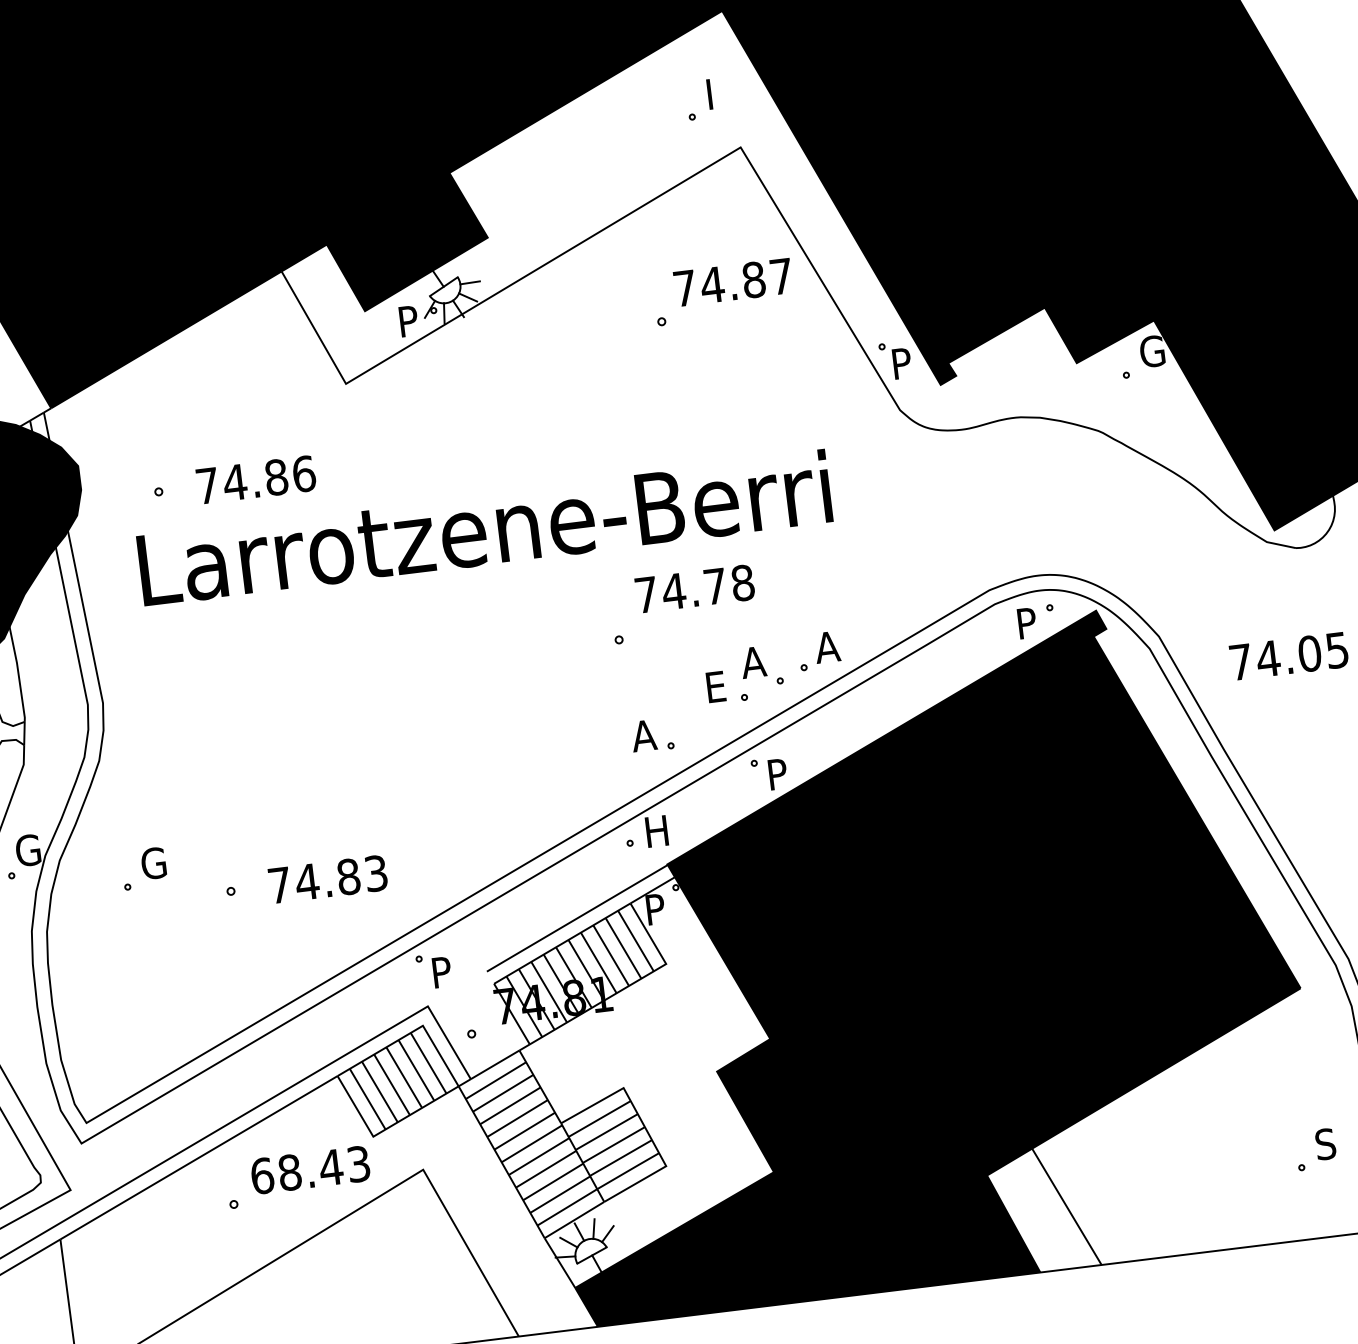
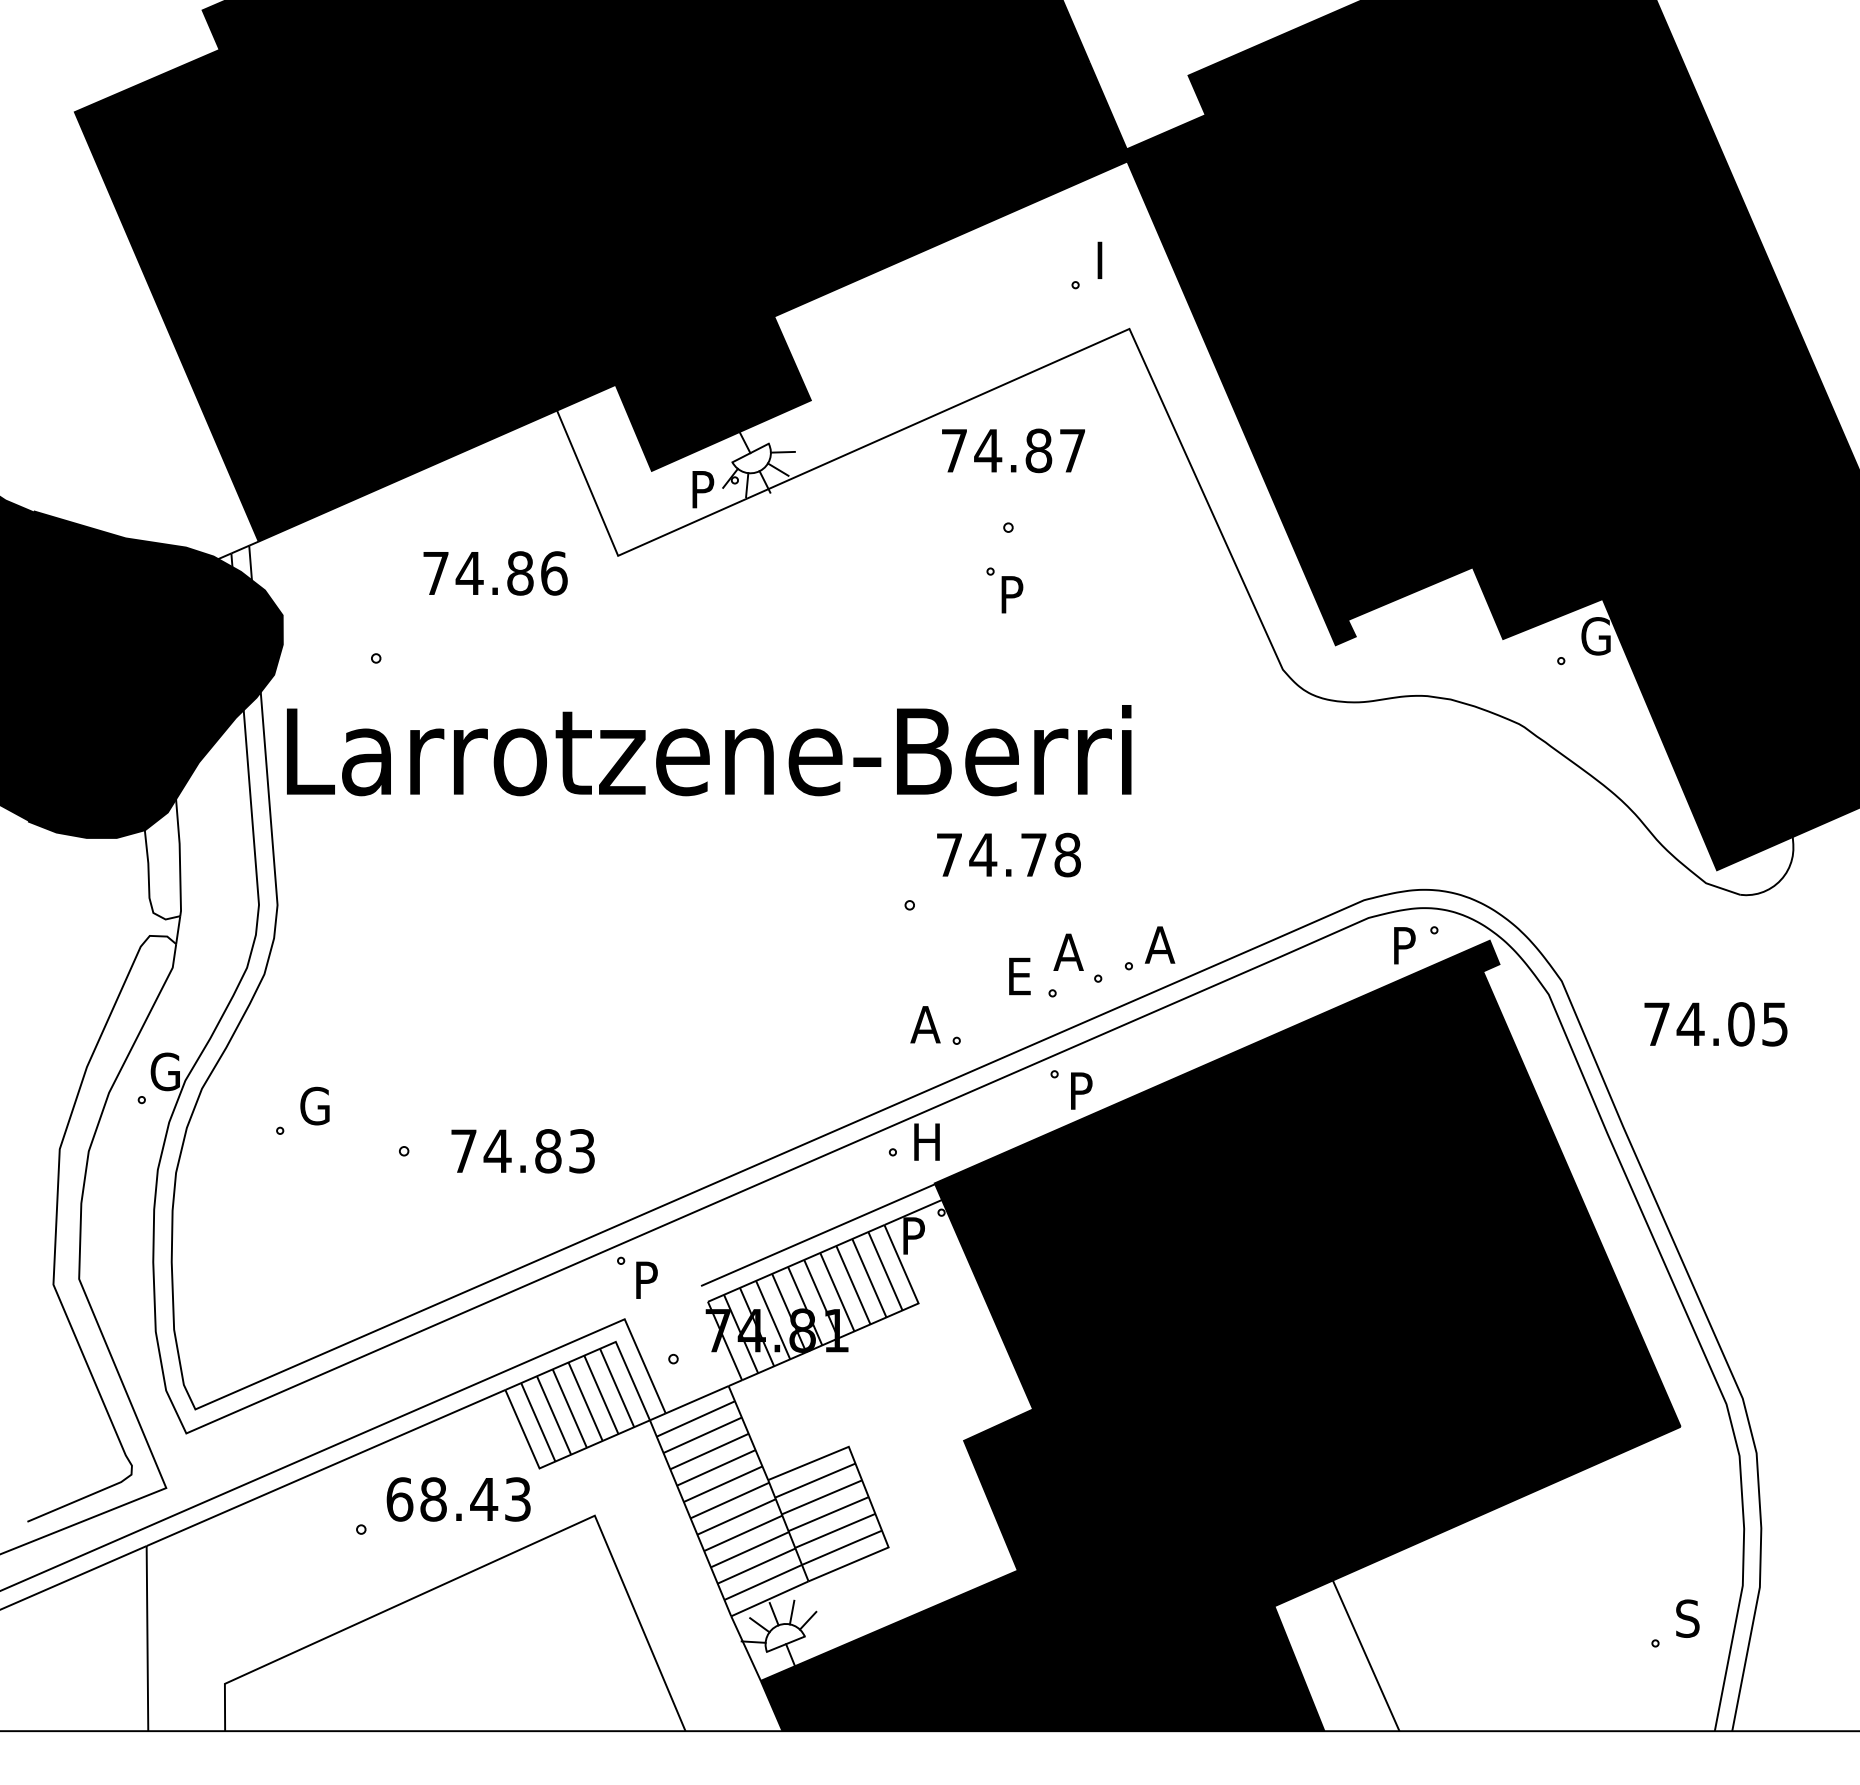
text: (733, 282) -> (1013, 450), moved
part: (895, 360) -> (1004, 590), moved
text: (256, 479) -> (495, 573), moved
text: (485, 528) -> (709, 750), moved

